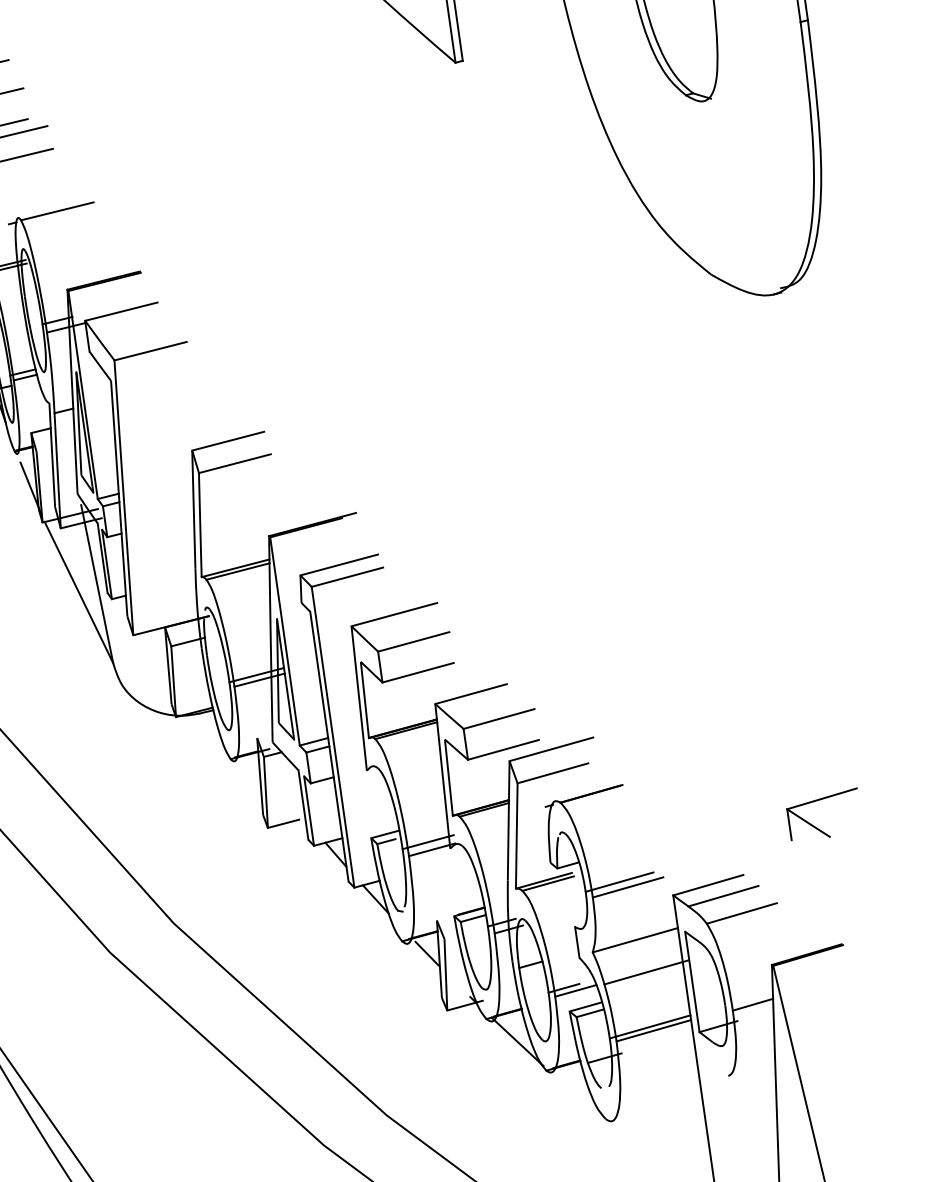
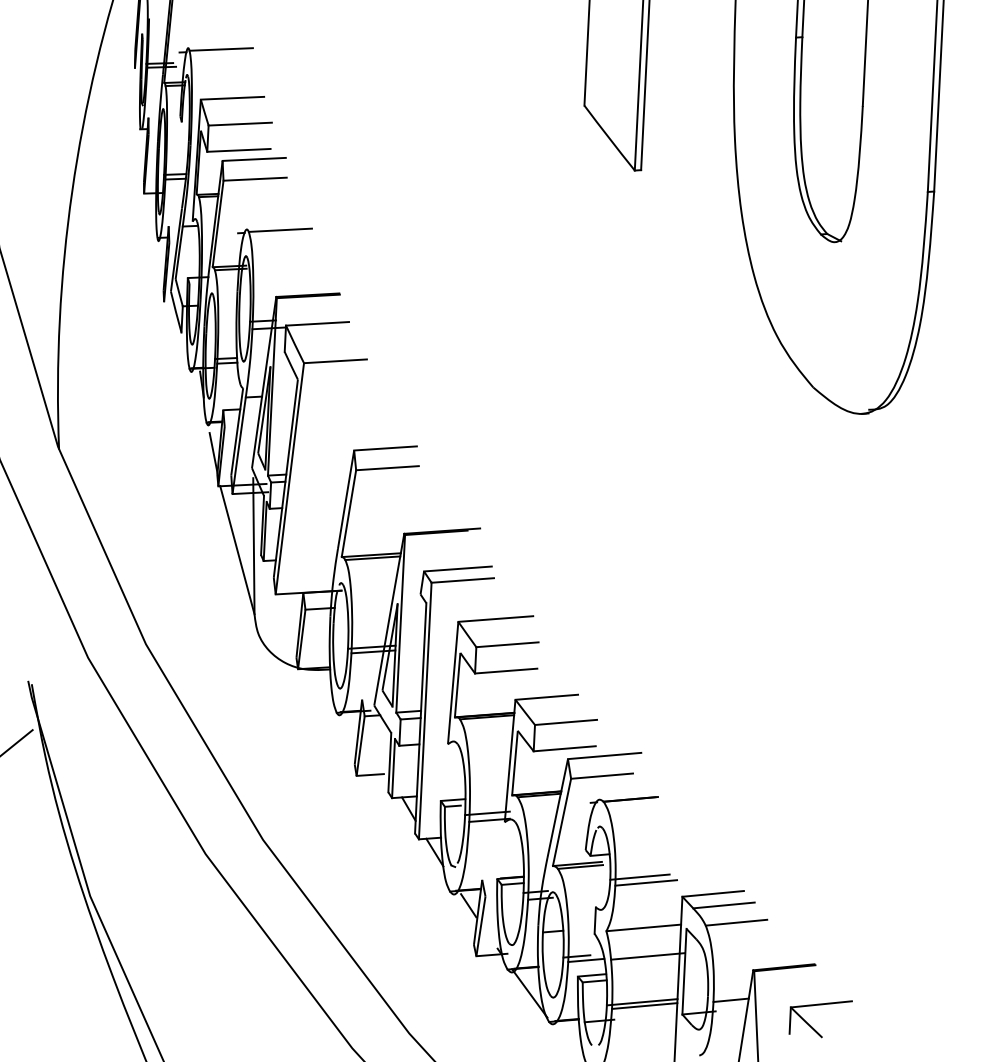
part: (816, 826) -> (812, 1026), moved

